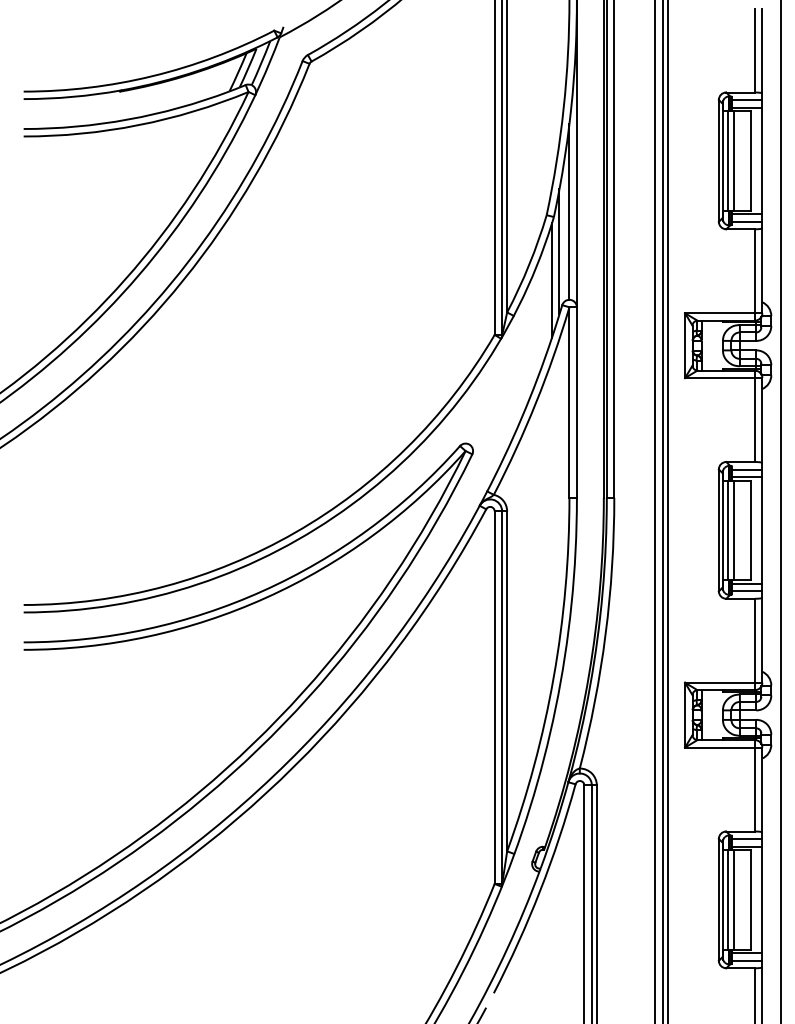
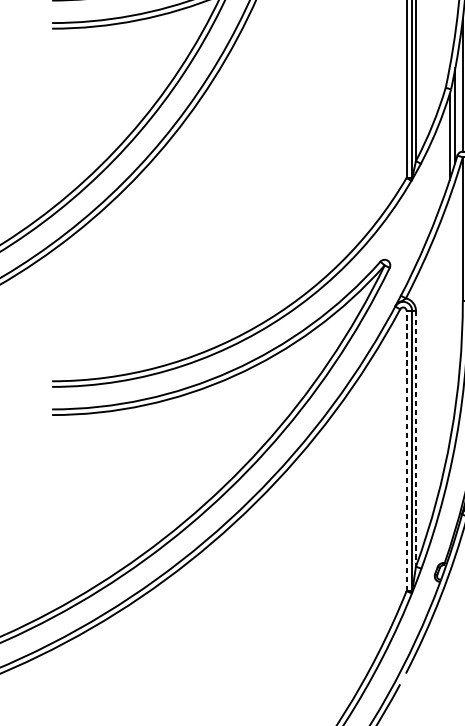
line: (507, 681) -> (416, 438), solid -> dashed
line: (494, 697) -> (406, 450), solid -> dashed

